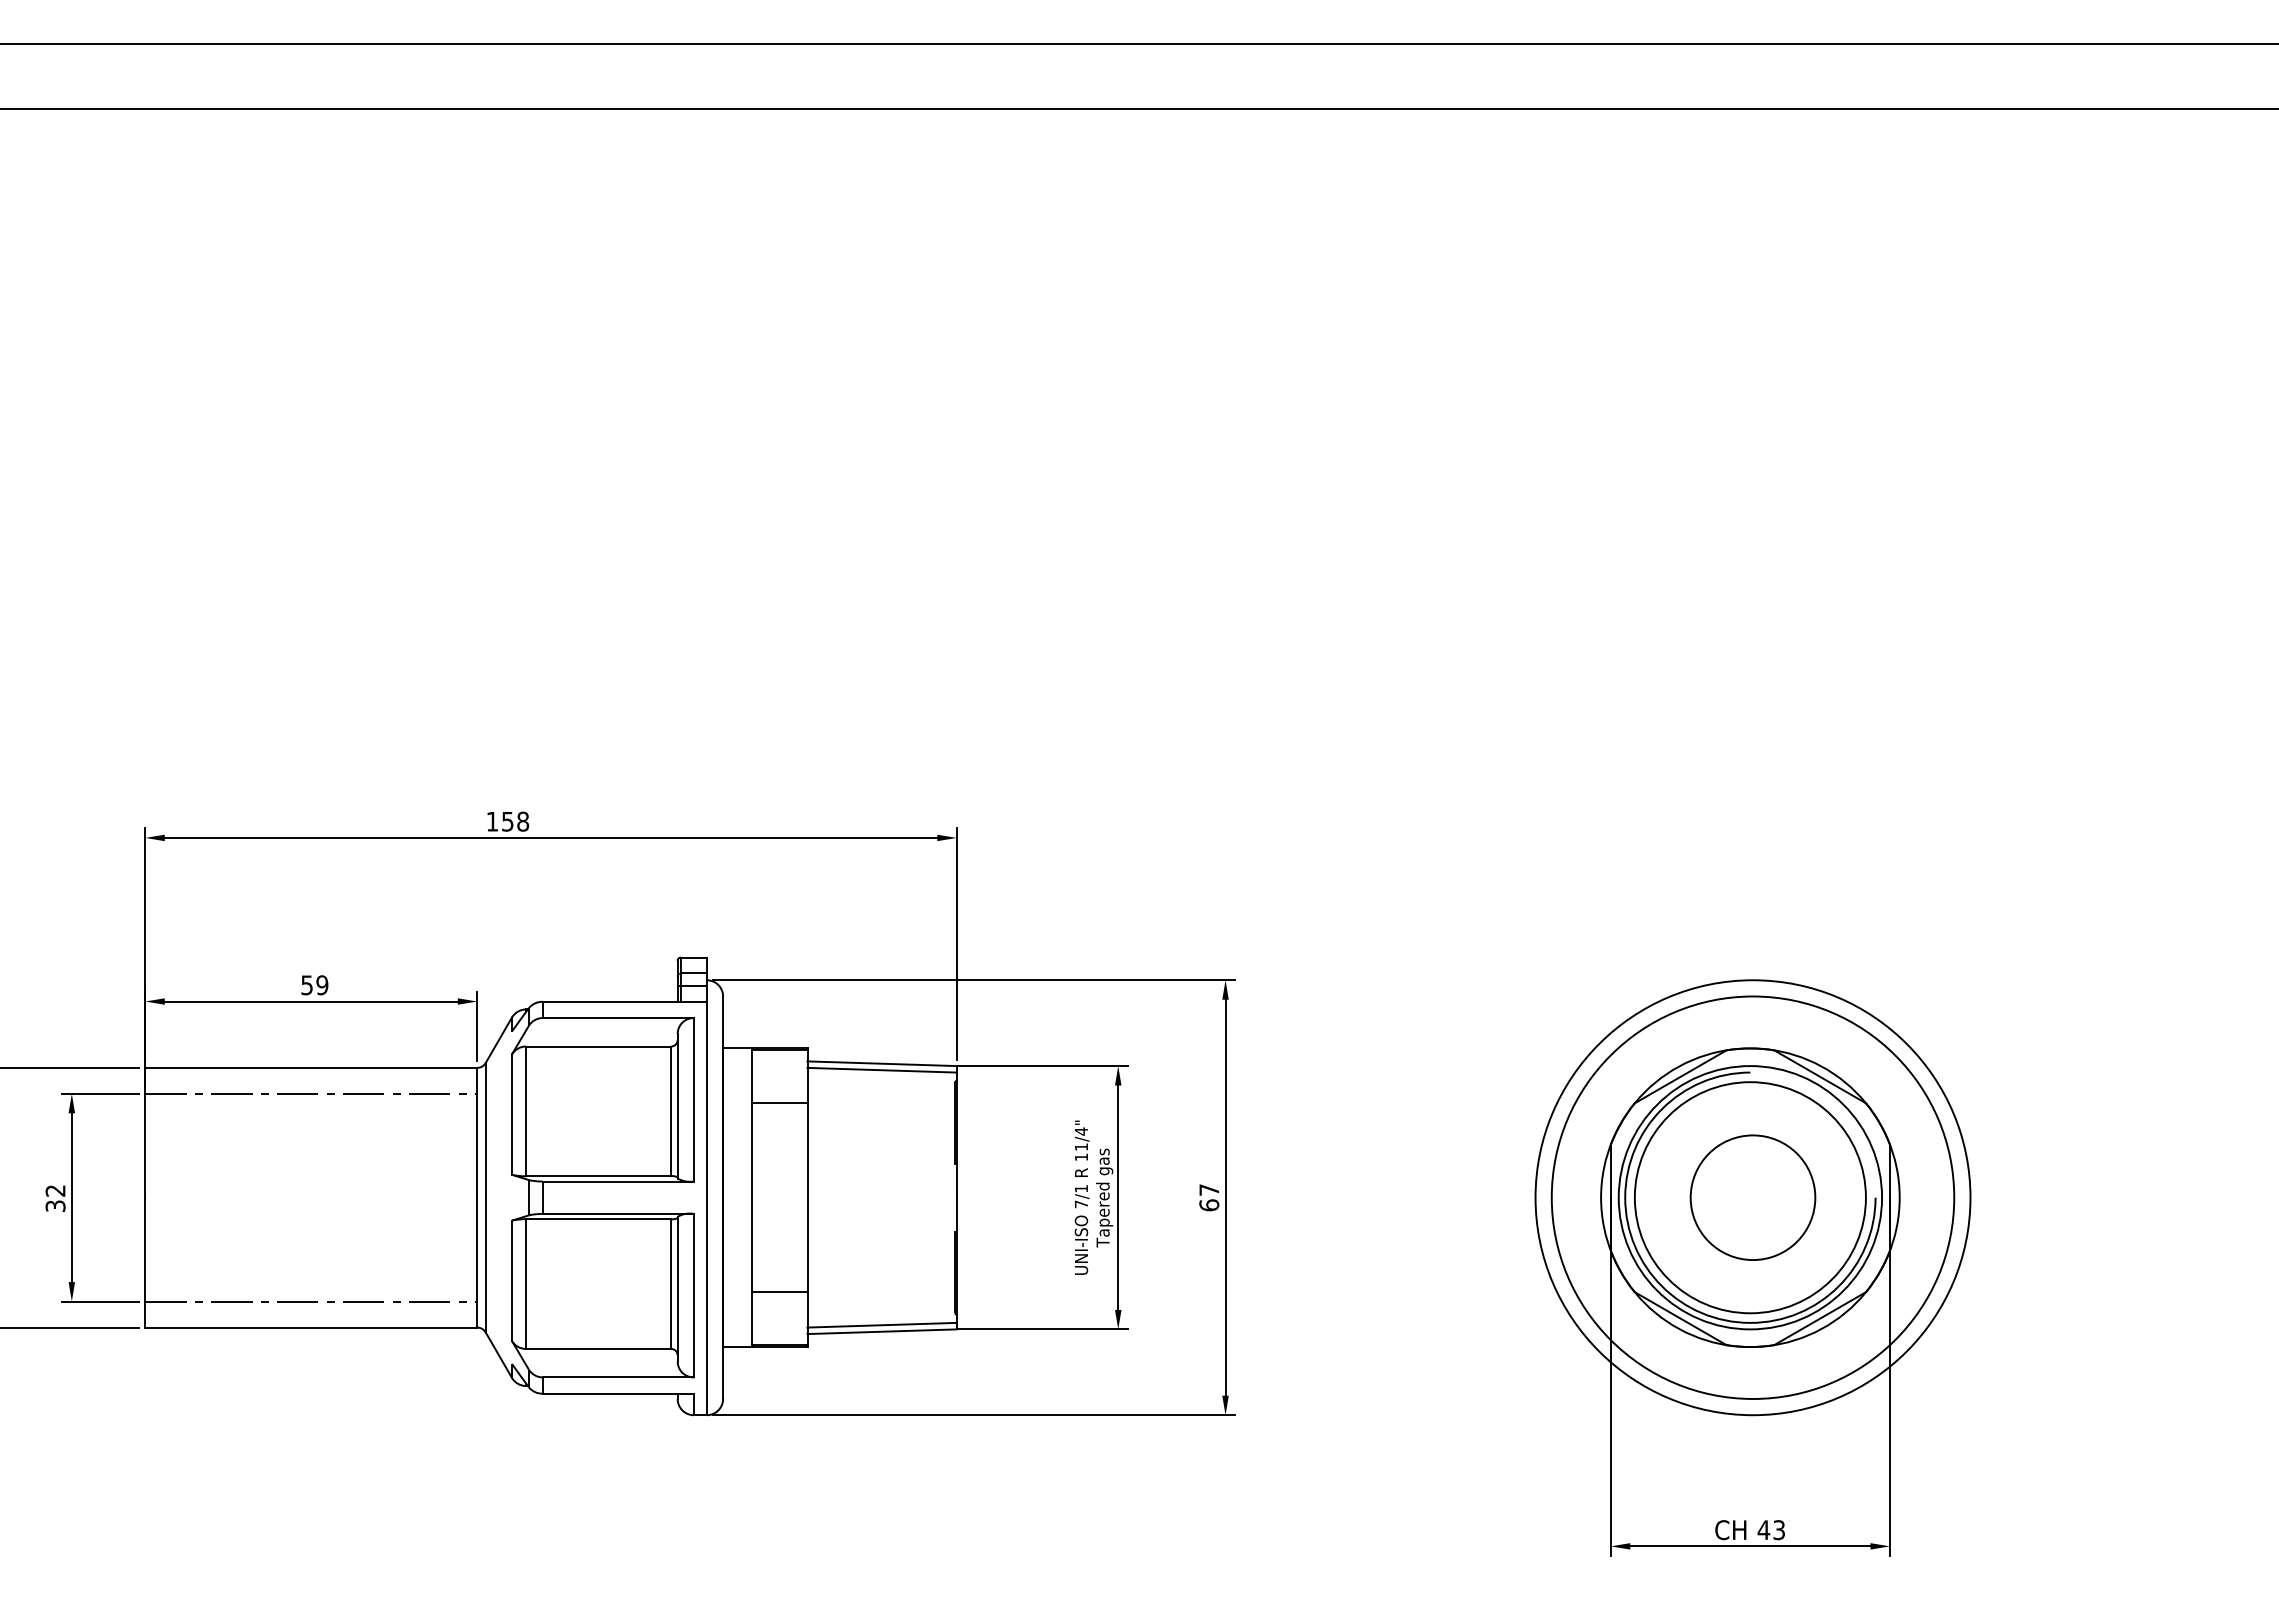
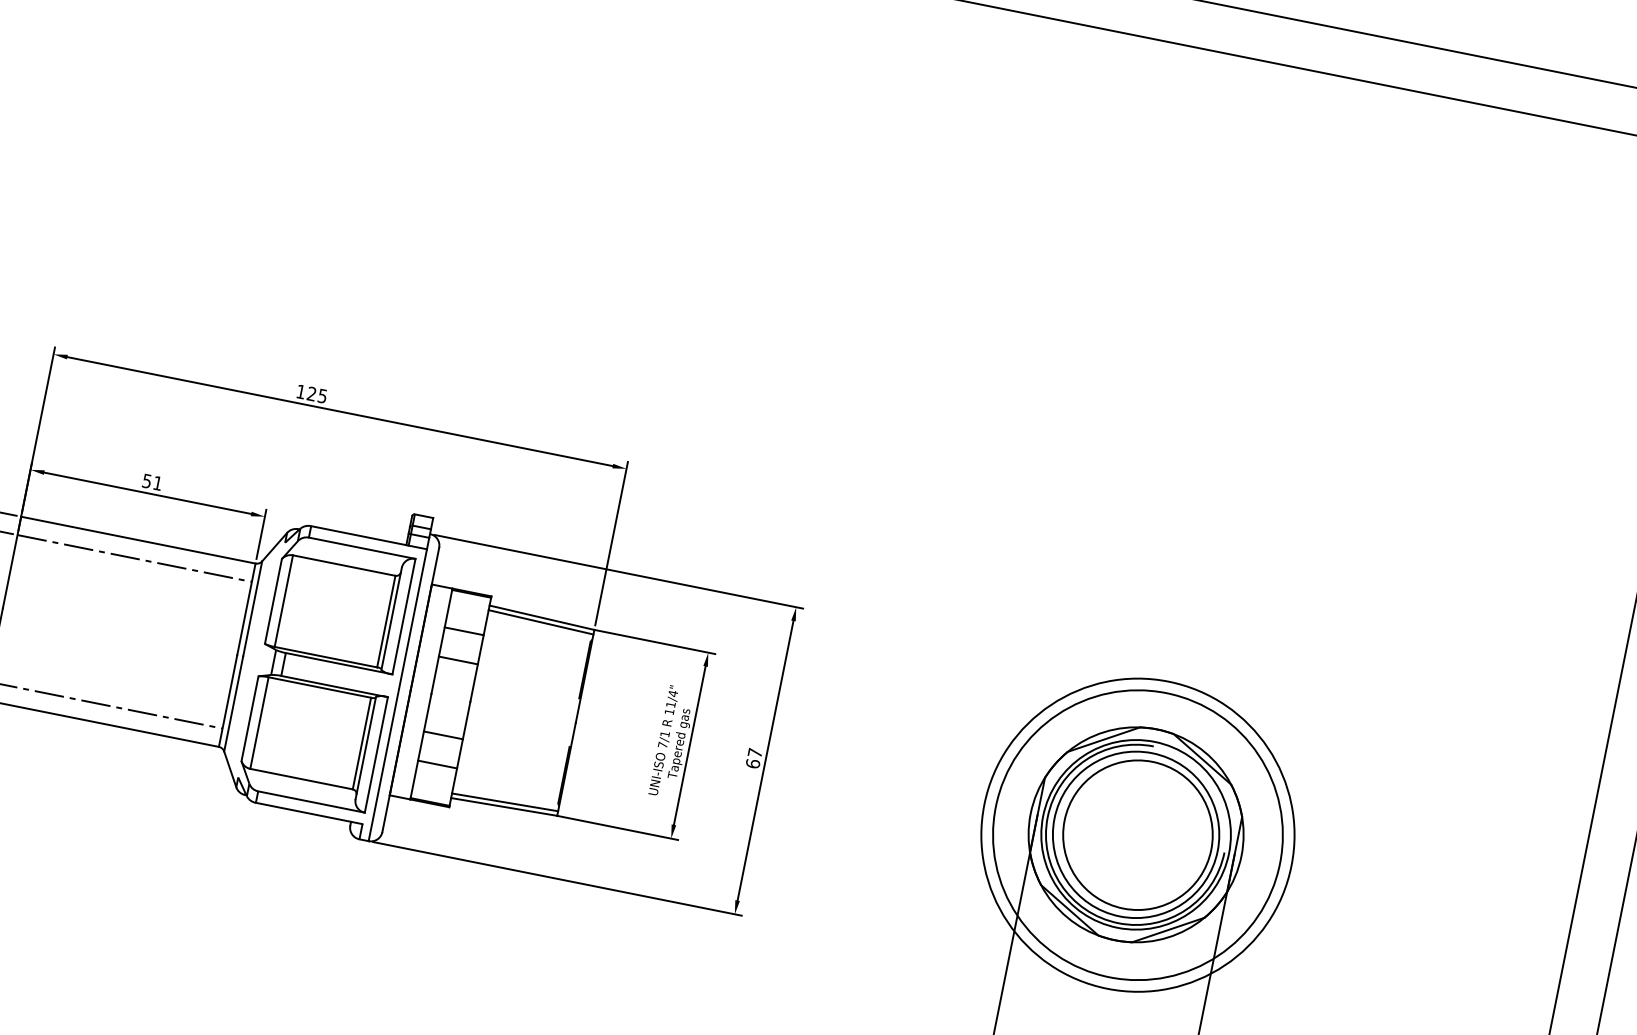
text: (515, 821) -> (317, 394), 158 -> 125
text: (322, 985) -> (157, 483), 59 -> 51
line: (779, 1144) -> (458, 660), added
circle: (1752, 1197) -> (1137, 834), size x1.67
line: (779, 1250) -> (443, 735), added

